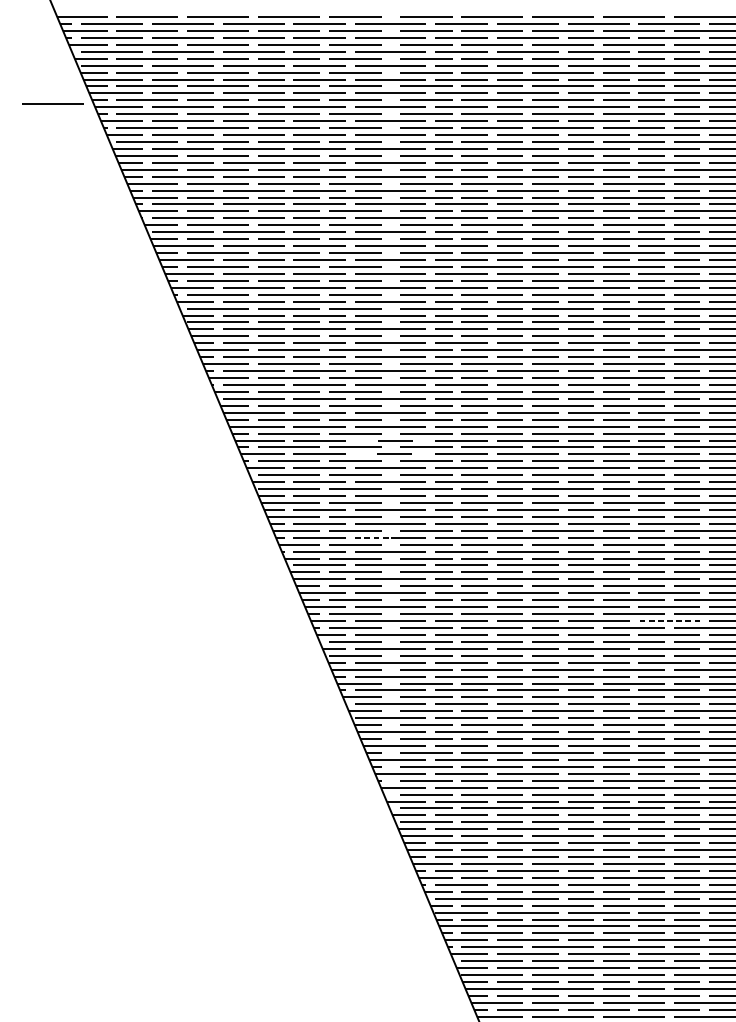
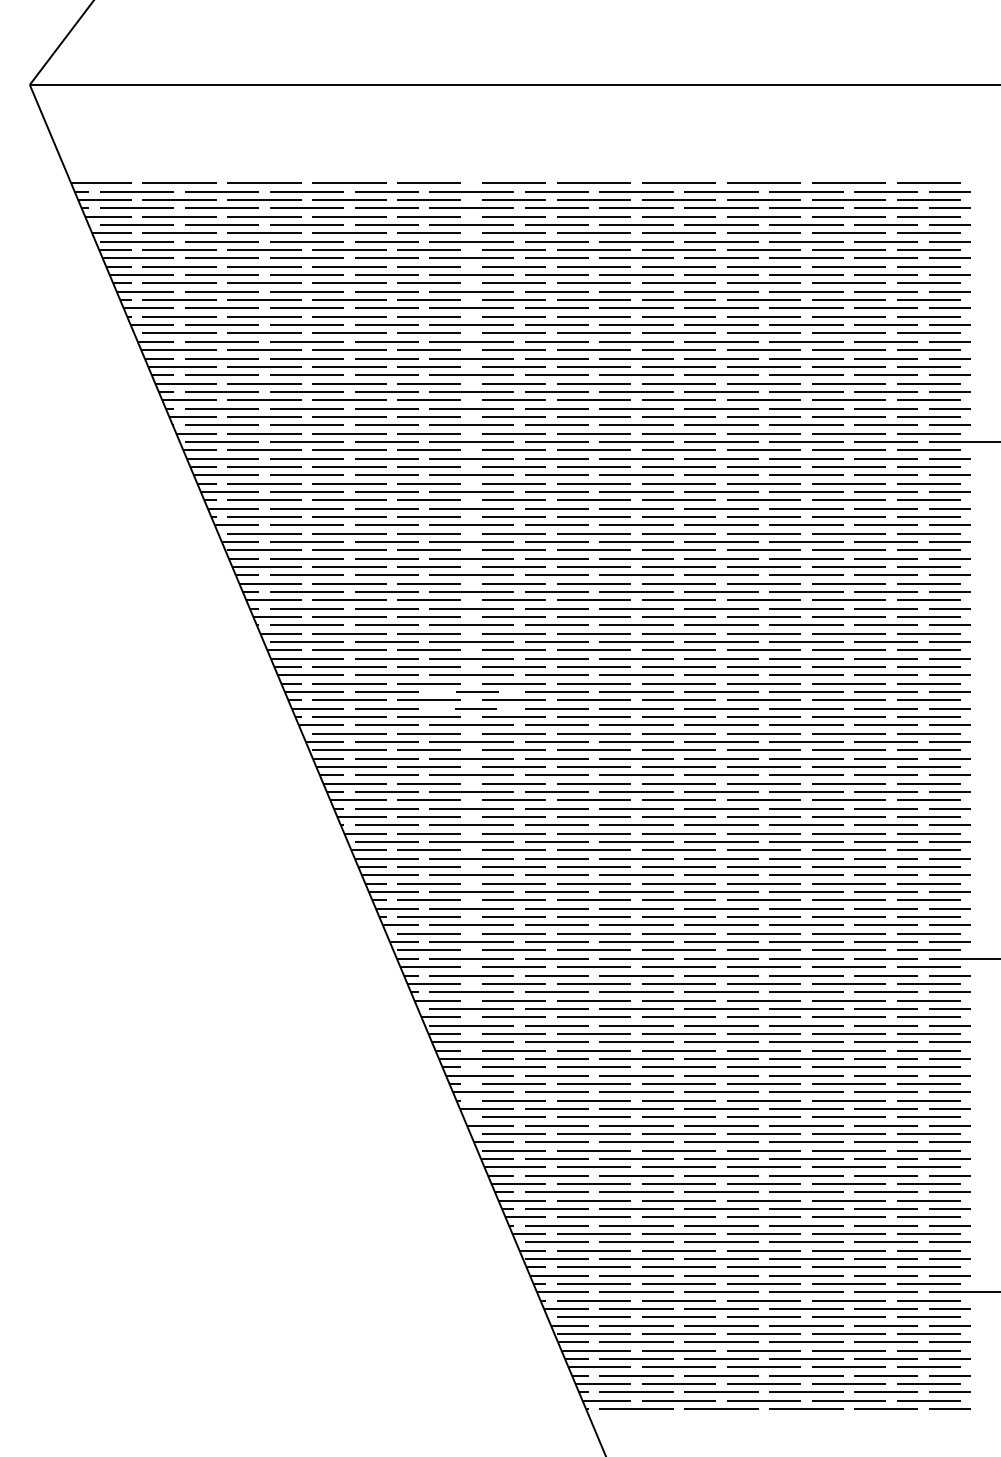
line: (53, 102) -> (66, 286), removed
line: (373, 537) -> (450, 808), dashed -> solid
line: (668, 620) -> (805, 908), dashed -> solid

